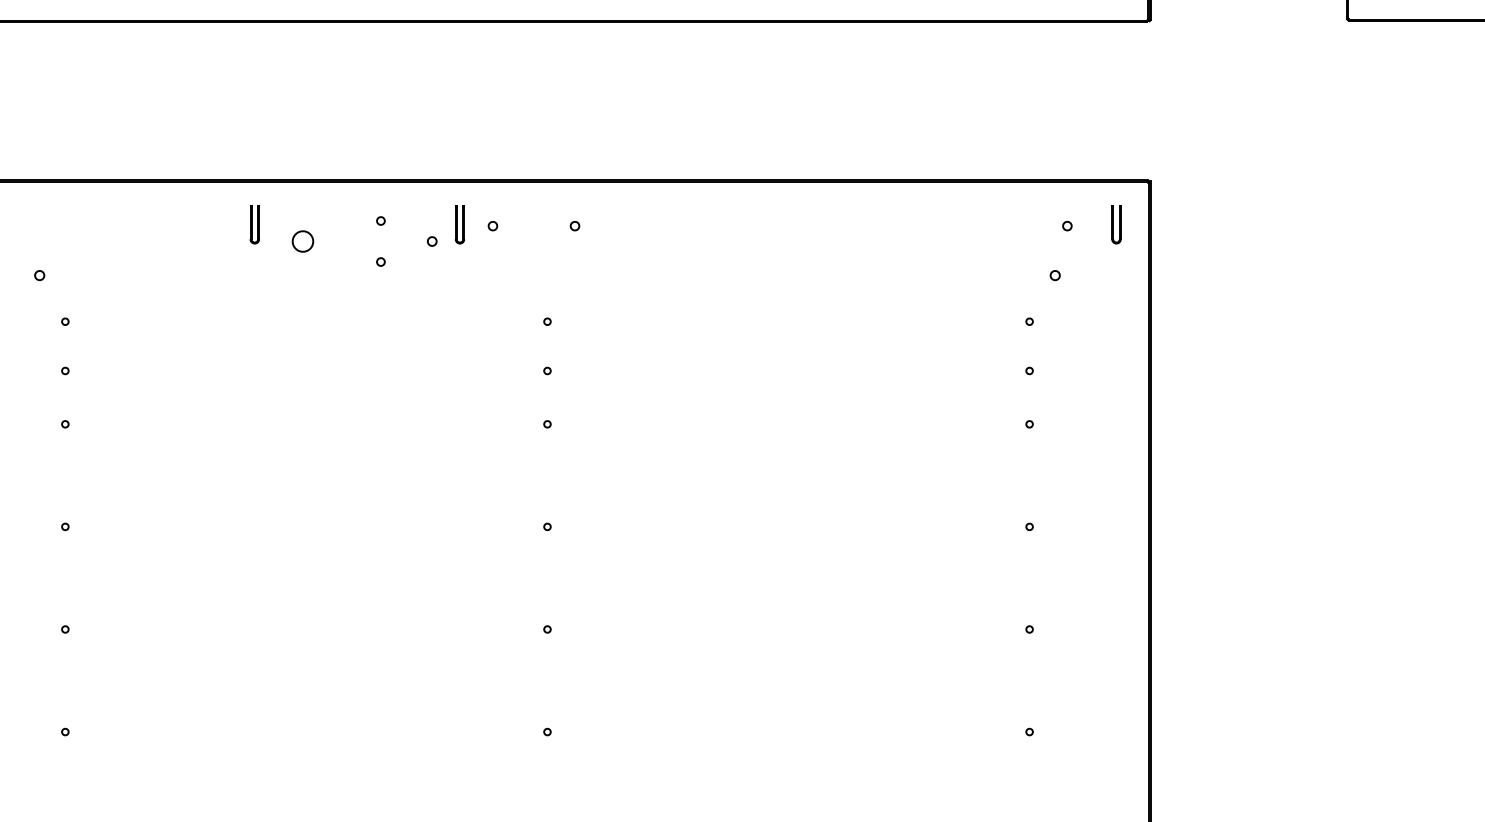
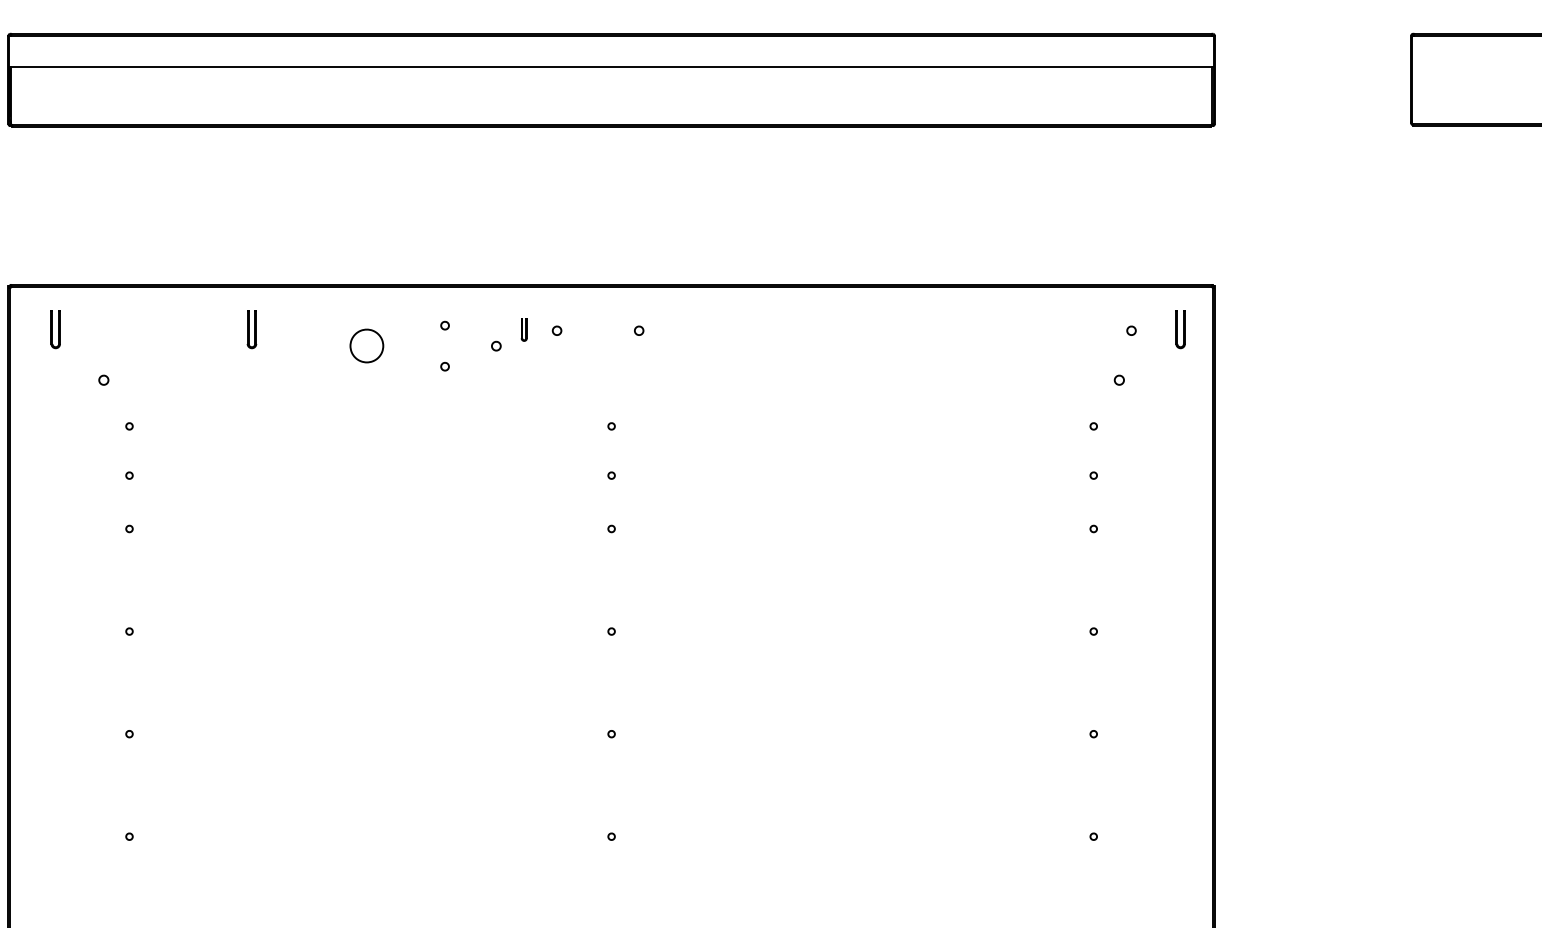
part: (254, 224) -> (251, 329), moved
part: (460, 224) -> (524, 329), size x0.6
part: (303, 241) -> (367, 346), size x1.6

